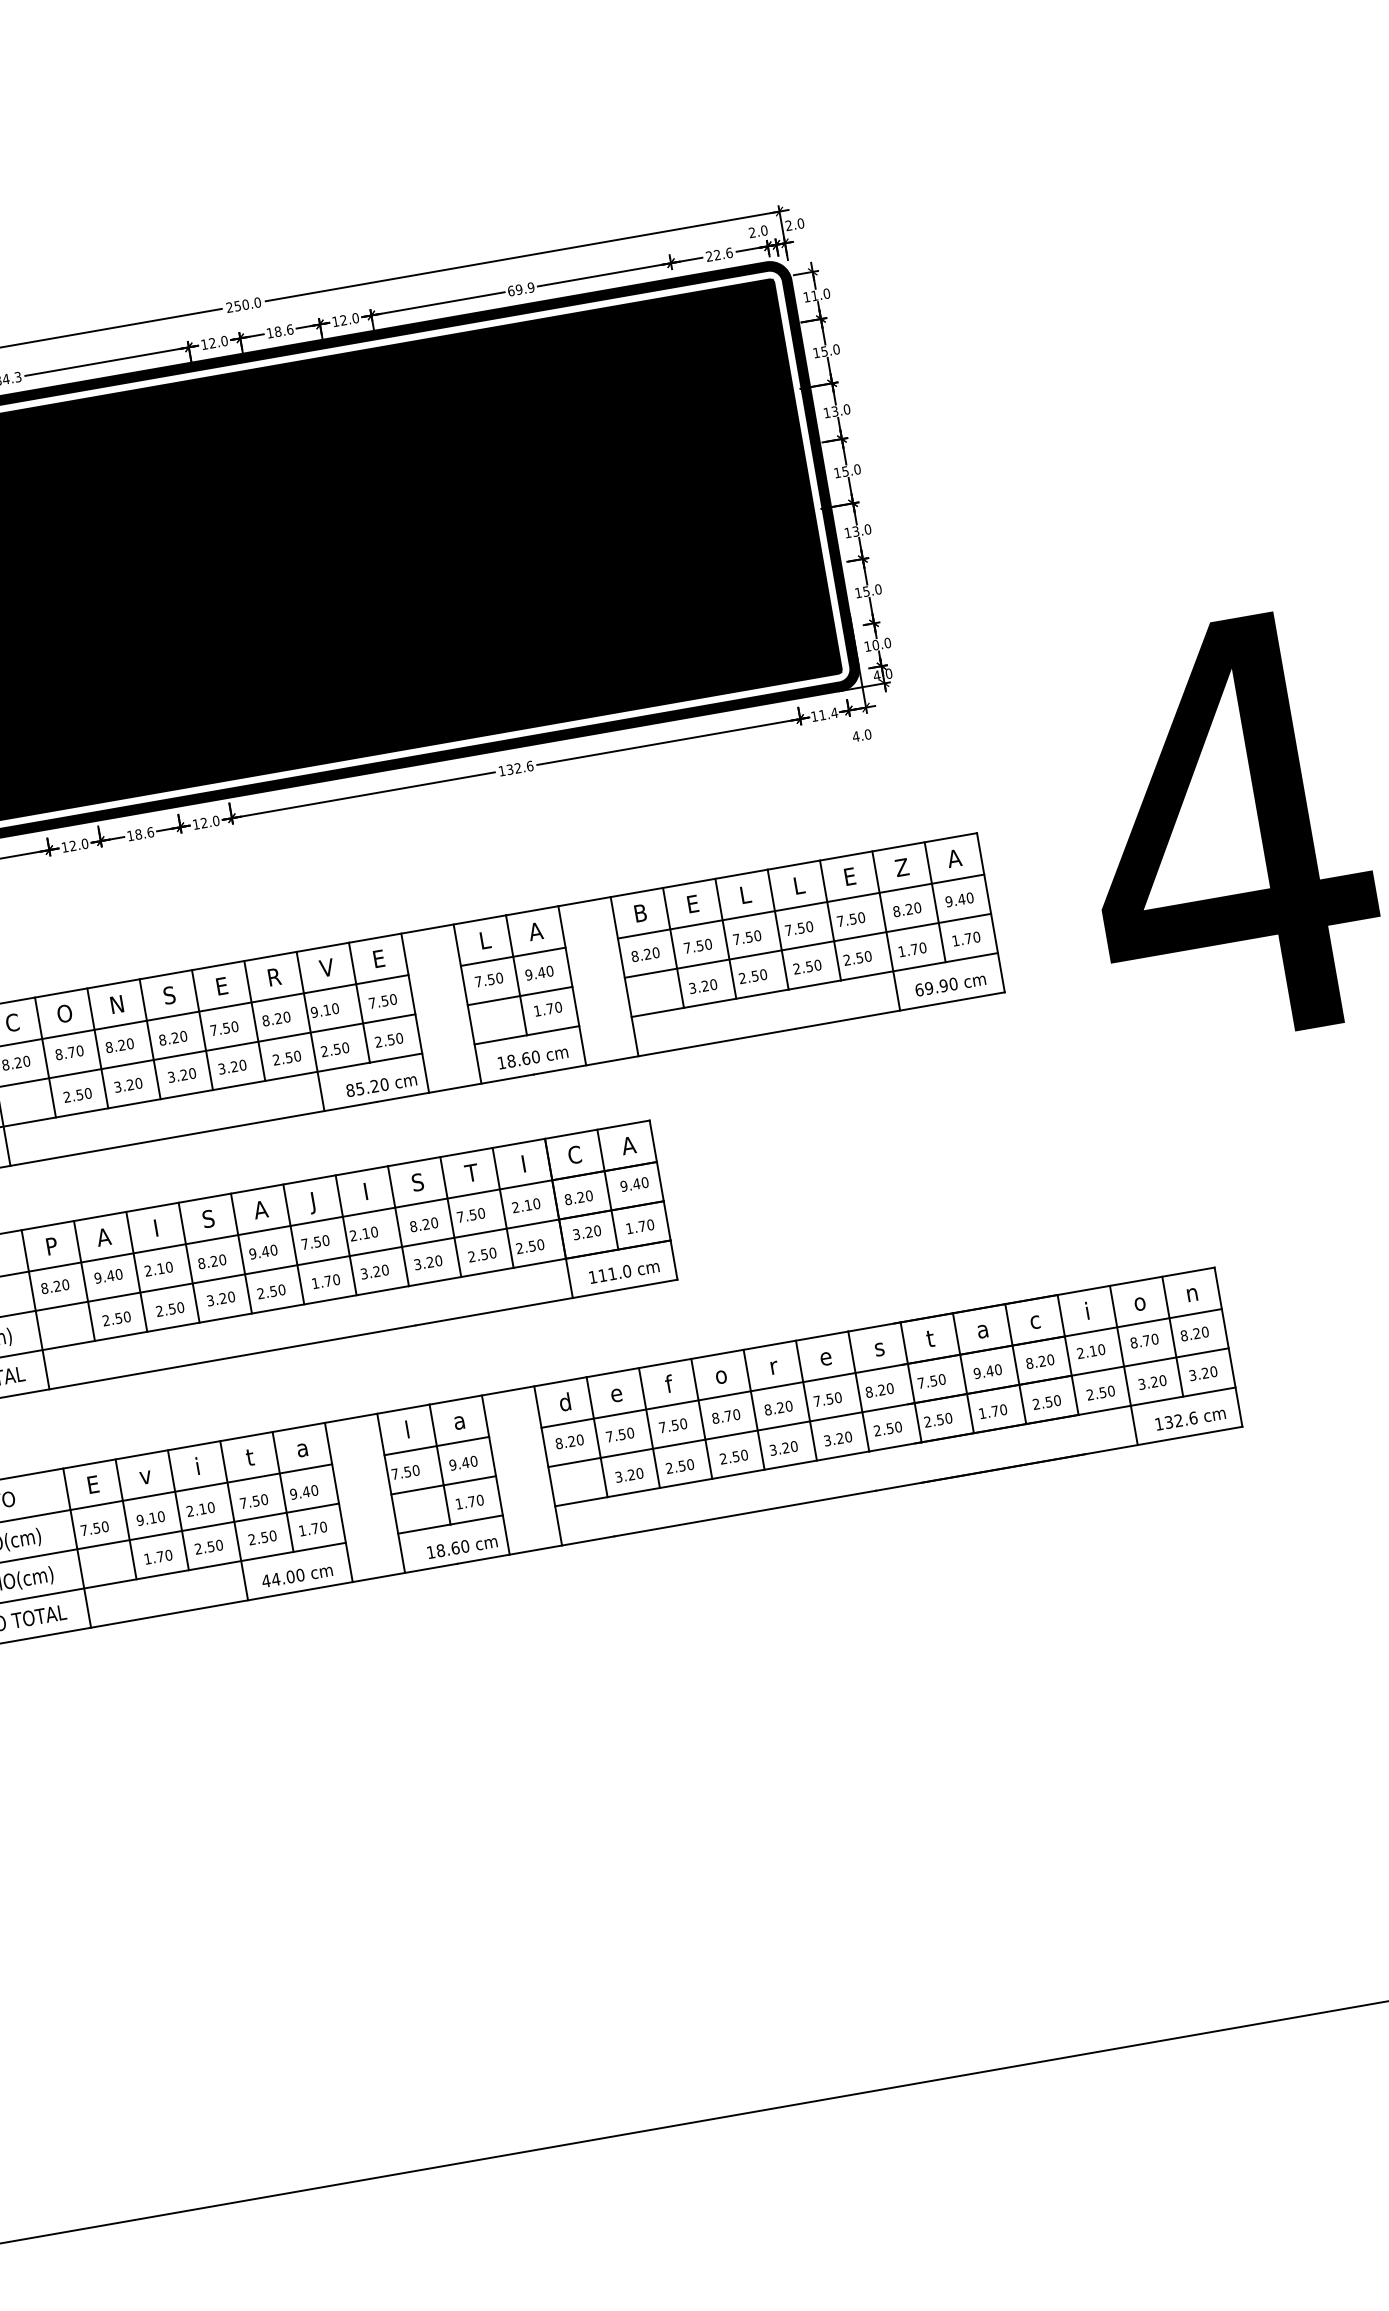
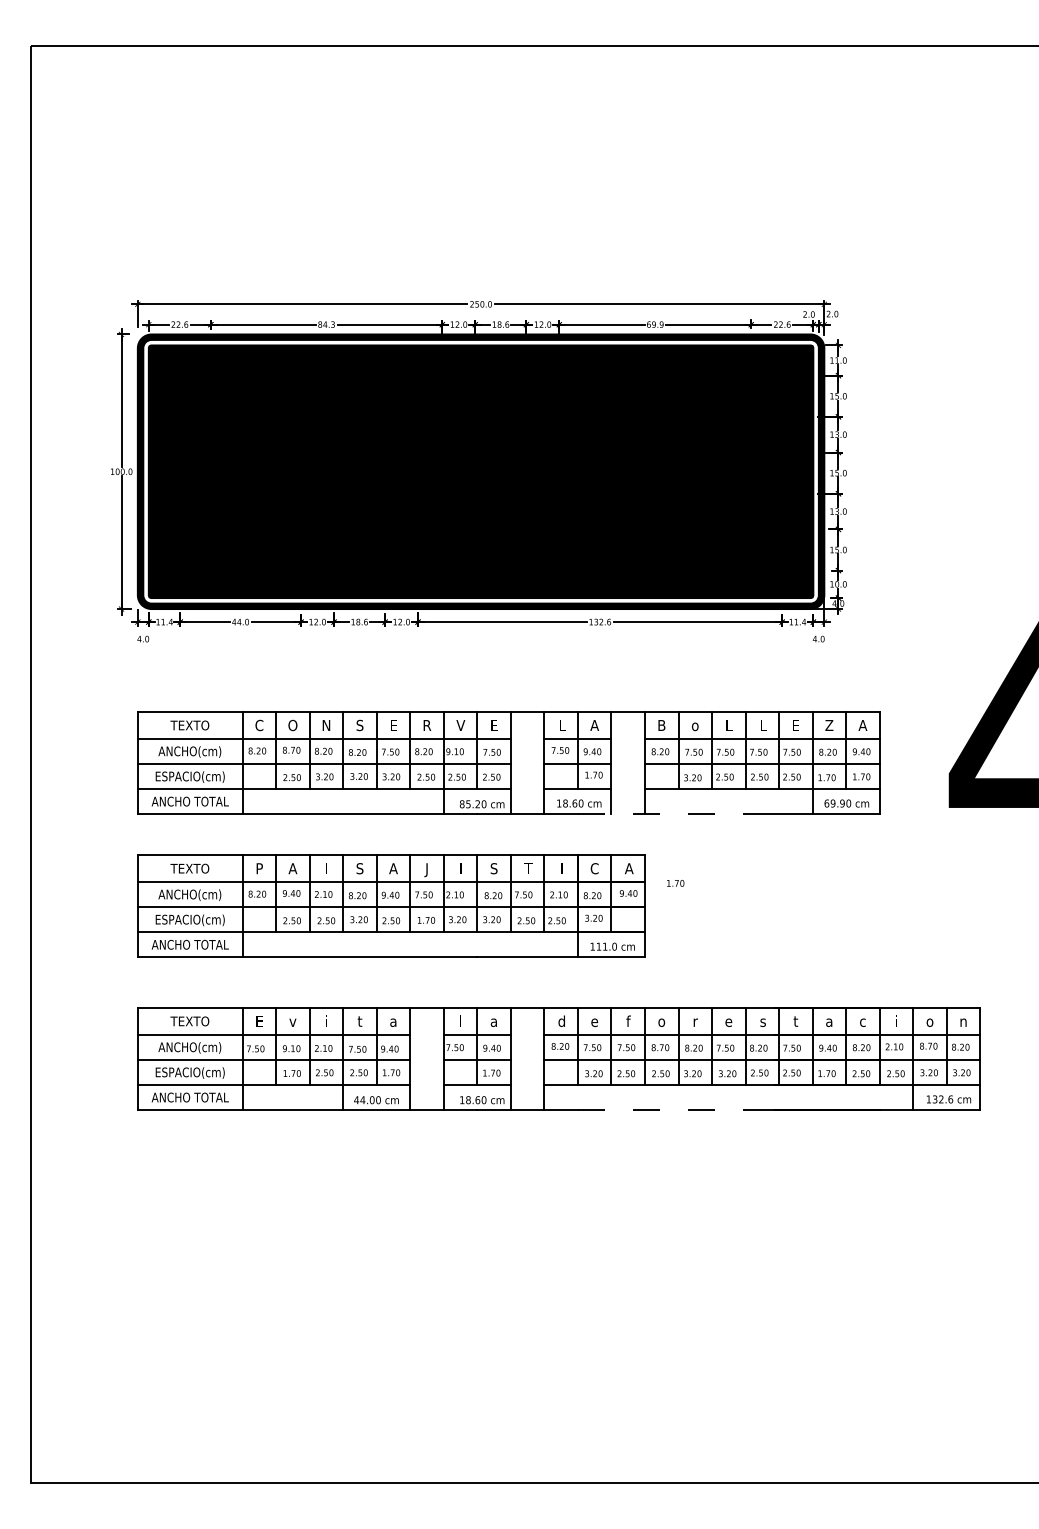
text: (693, 904) -> (695, 725), E -> o
line: (664, 1052) -> (661, 814), solid -> dashed
text: (640, 1226) -> (675, 883), moved
line: (744, 1514) -> (661, 1110), solid -> dashed

